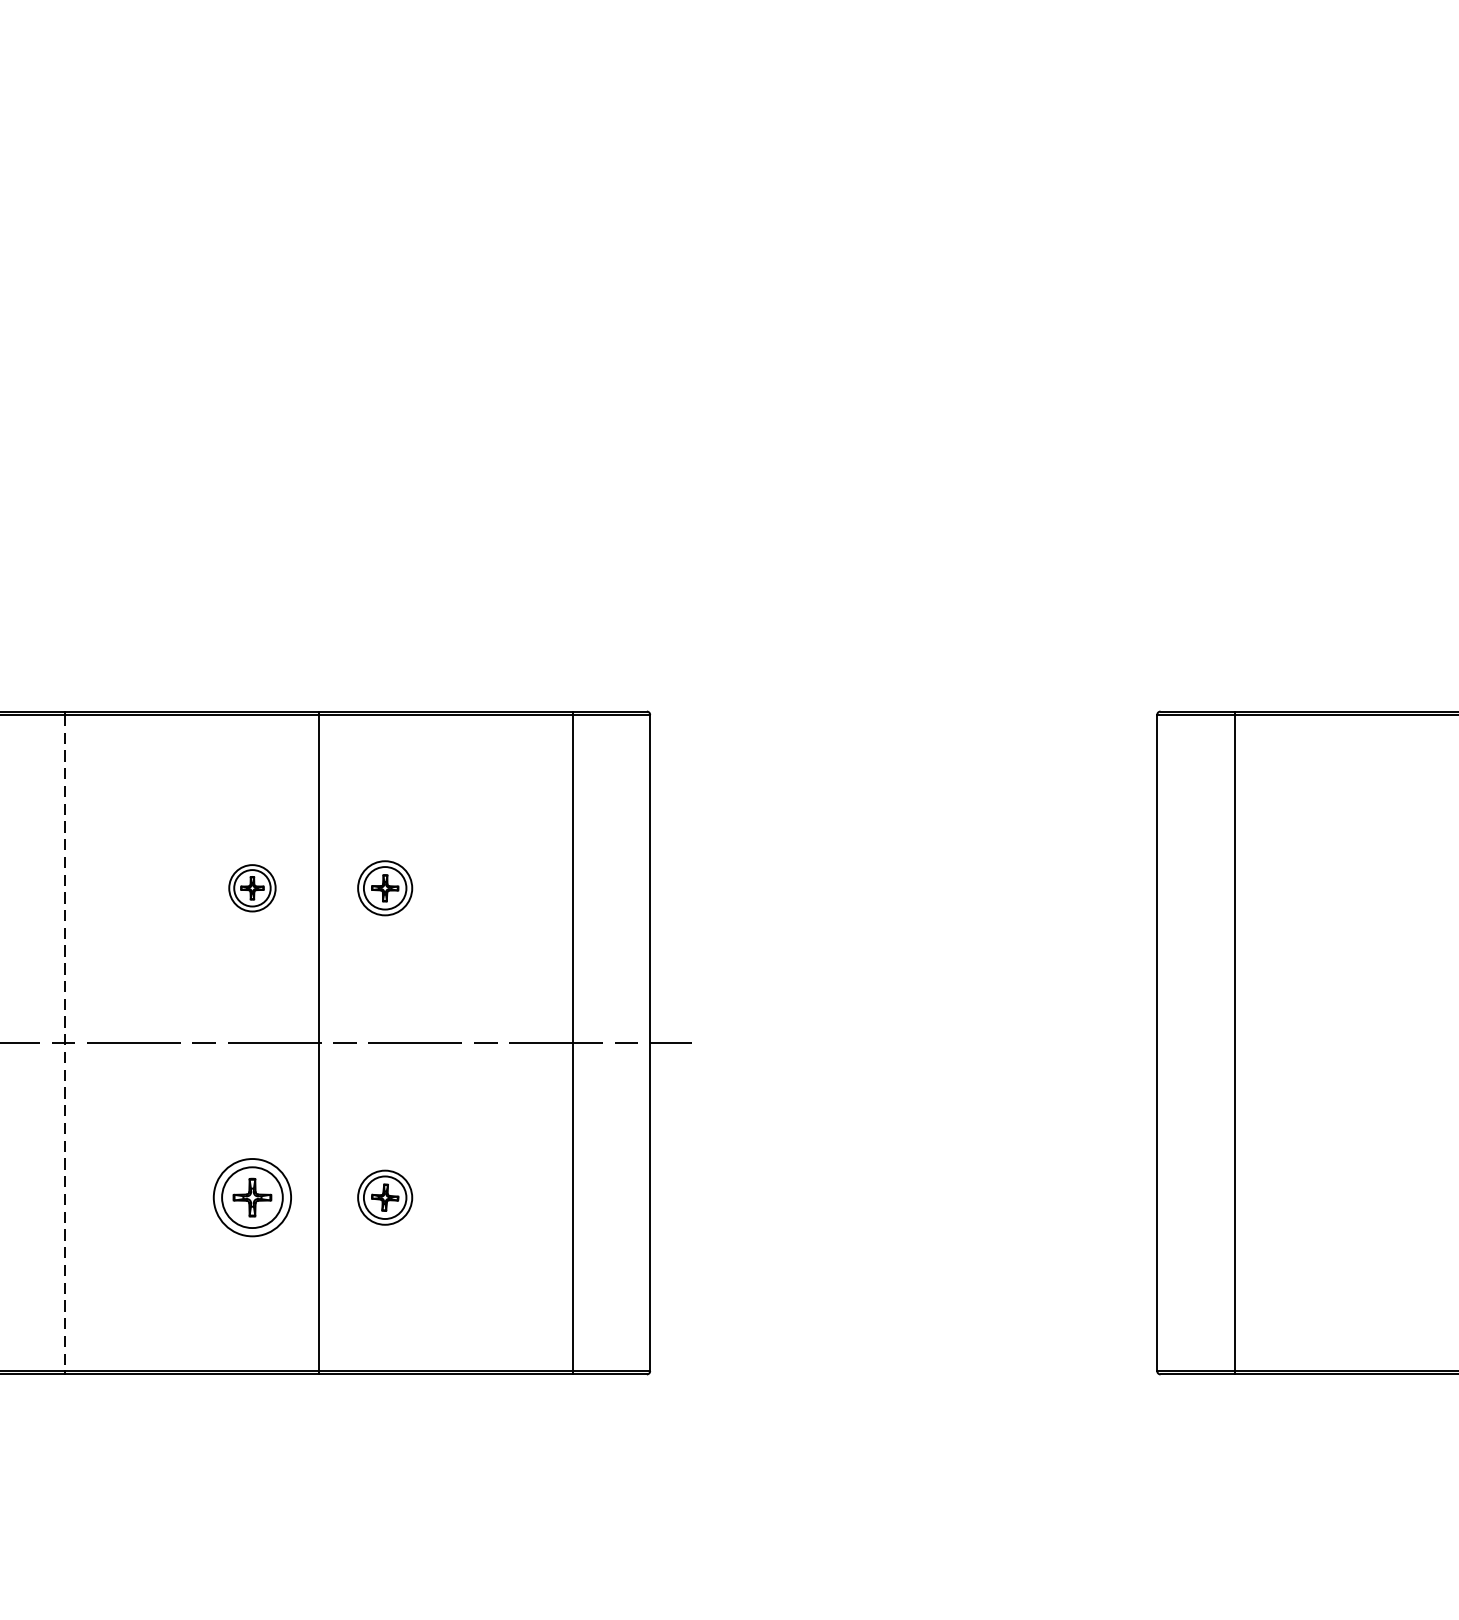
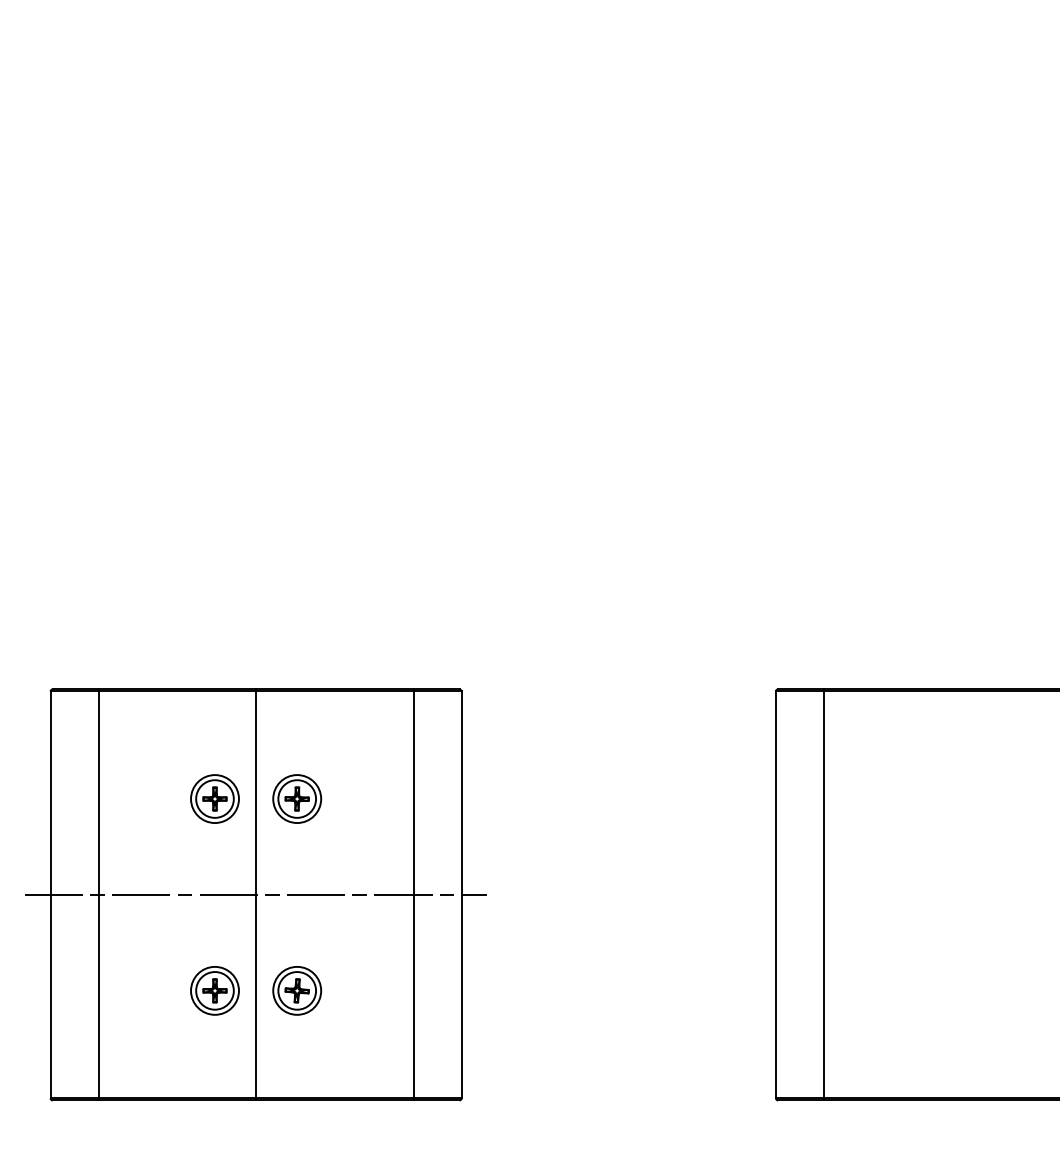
part: (251, 887) -> (214, 798), size x1.67
part: (385, 887) -> (297, 798), size x1.43
line: (64, 1043) -> (98, 895), dashed -> solid
part: (385, 1197) -> (297, 990), size x1.43

